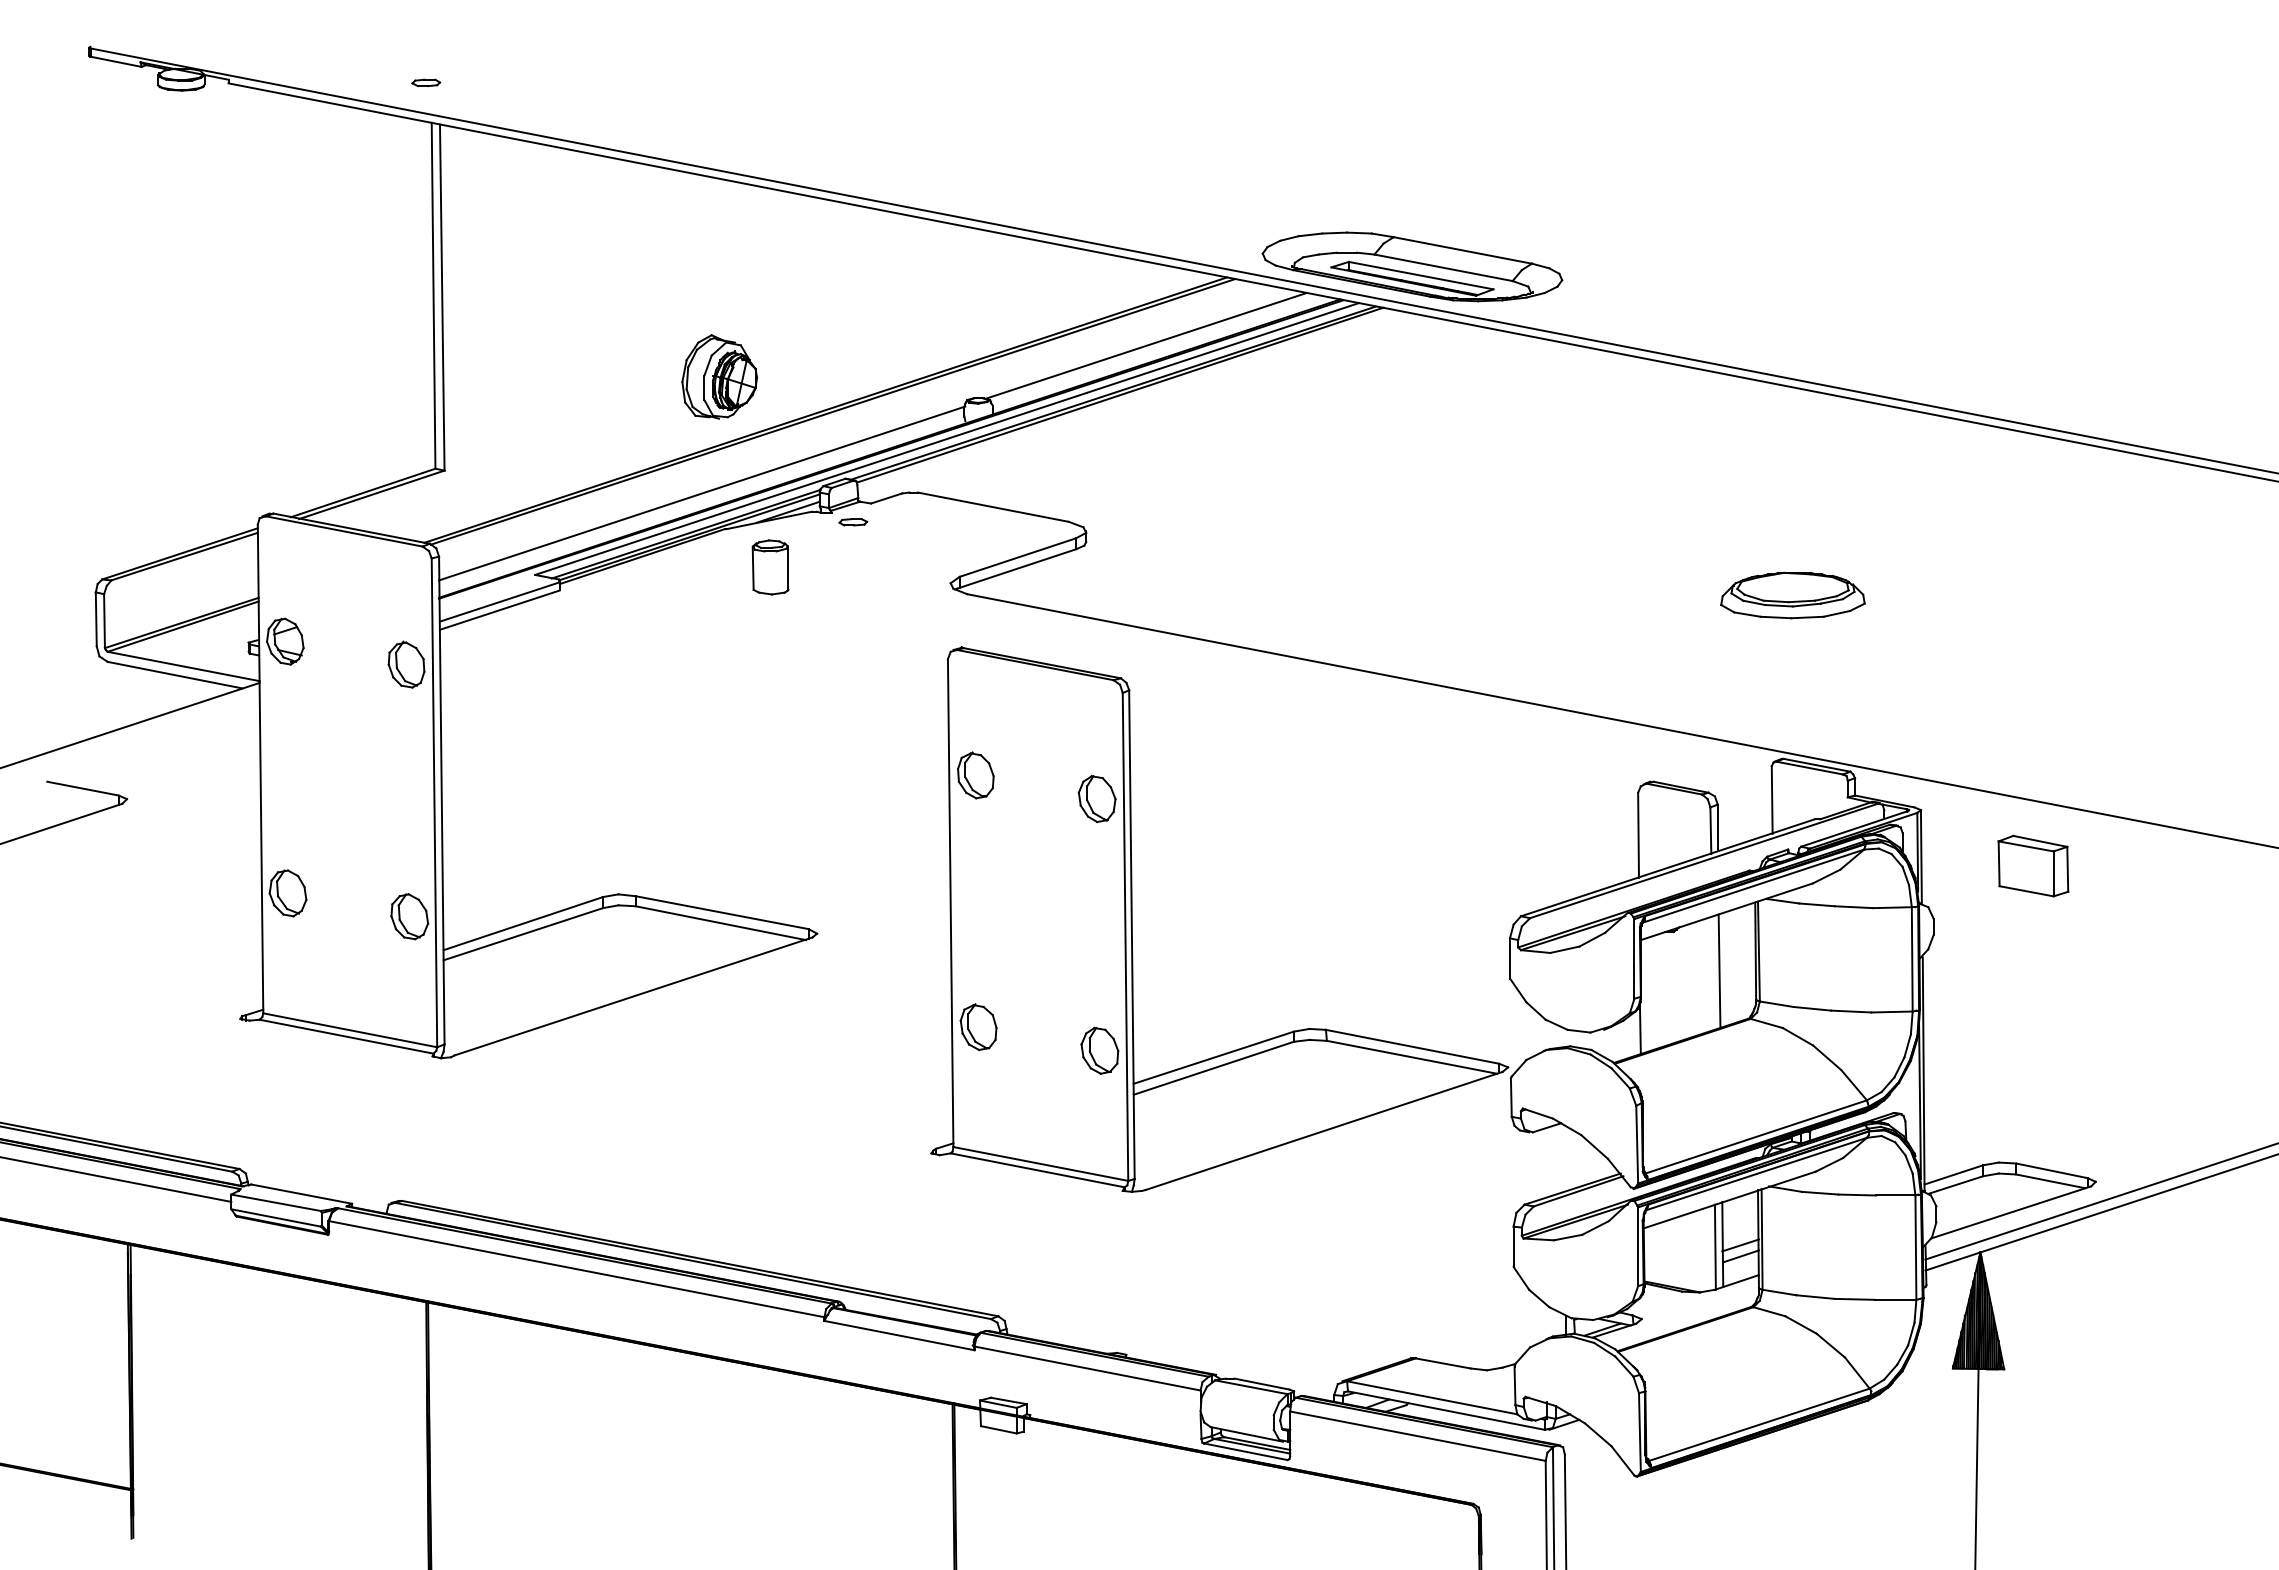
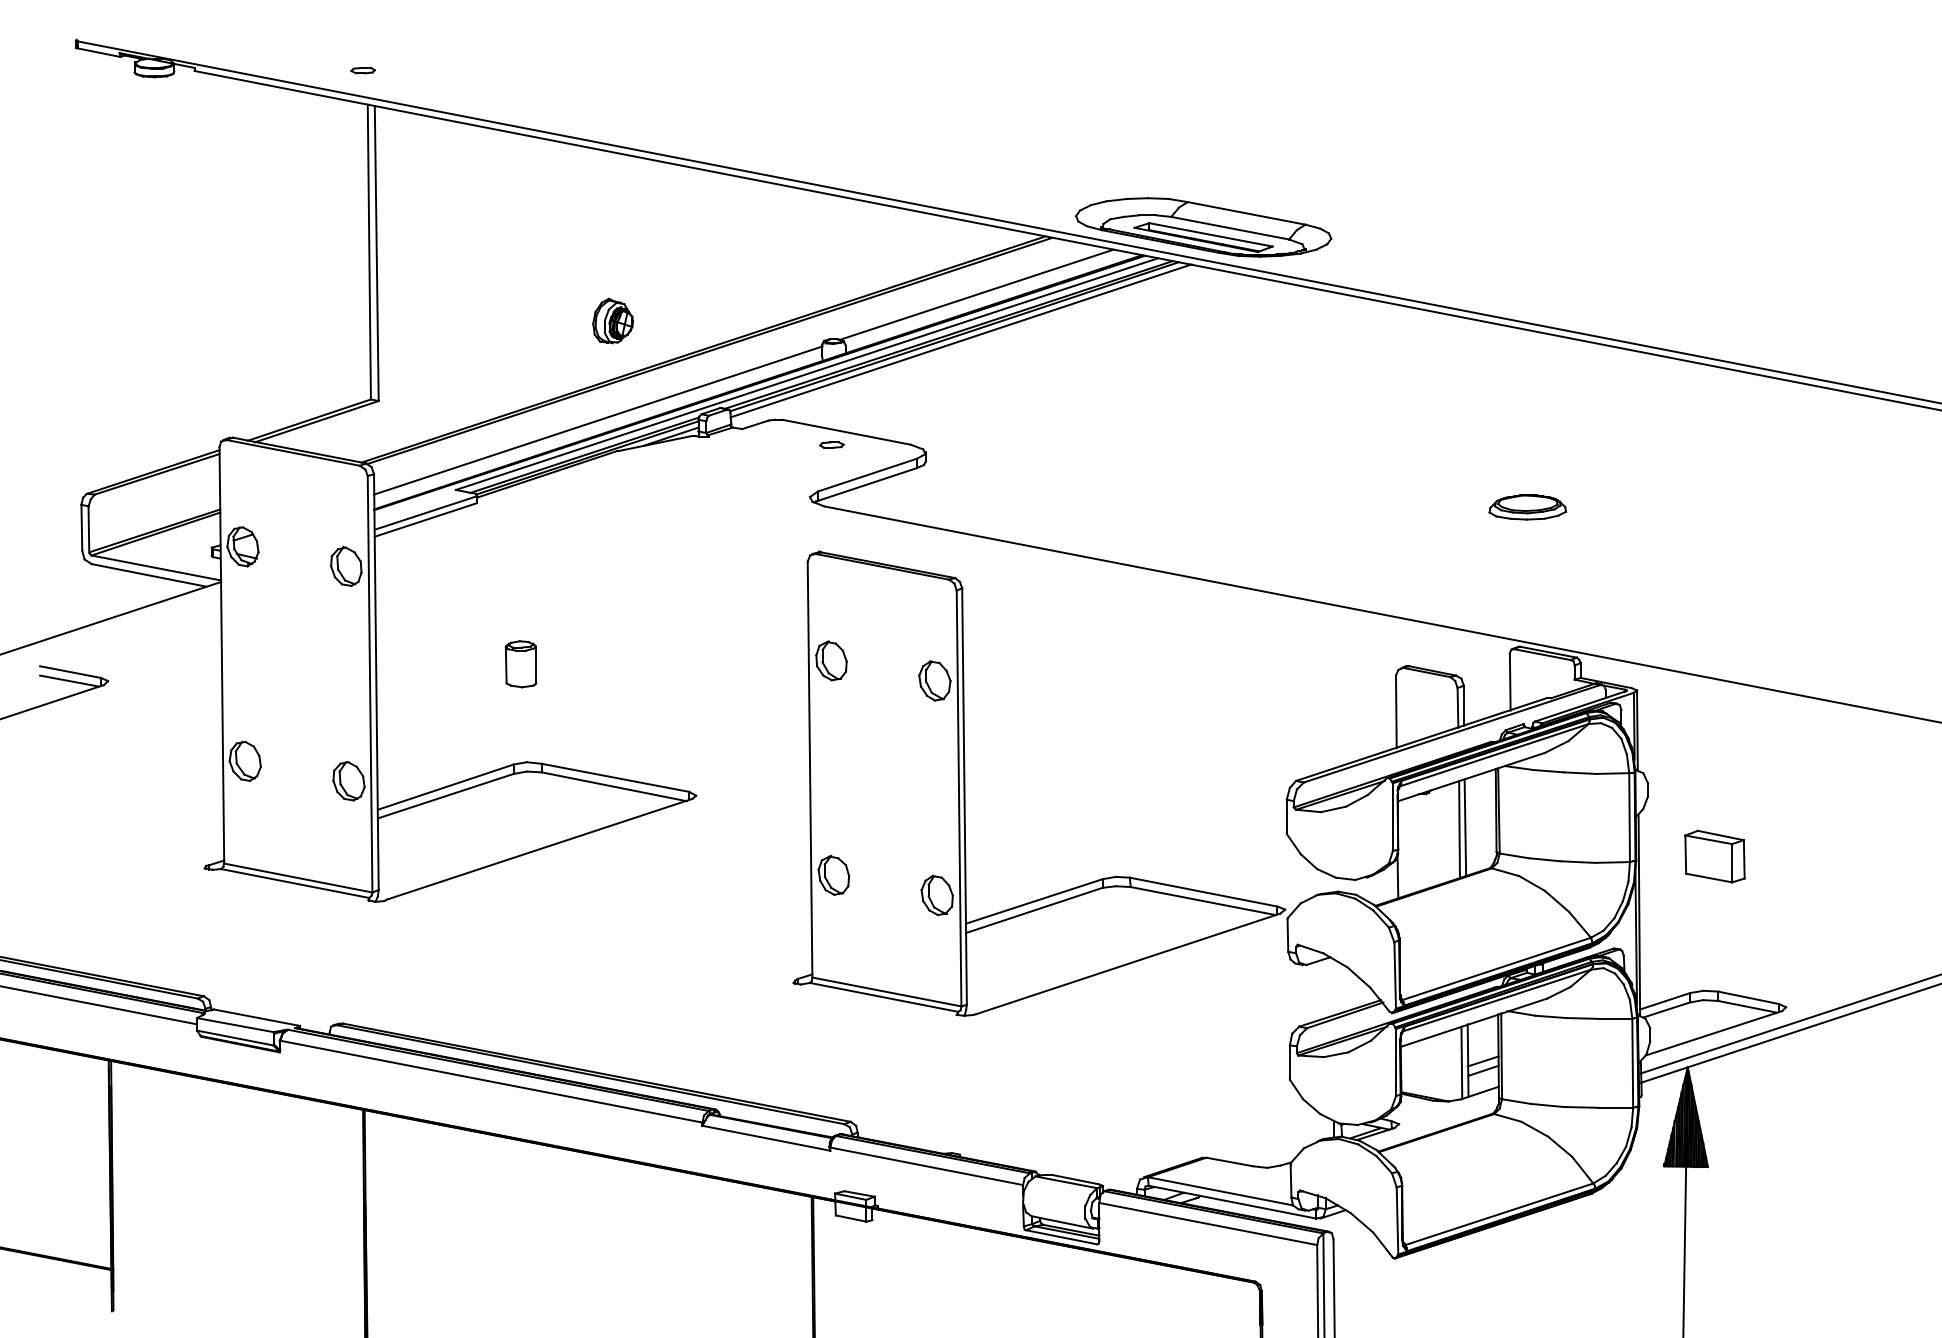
part: (719, 376) -> (613, 320), size x0.62
line: (1127, 399) -> (960, 340), added
part: (853, 522) -> (832, 445), moved
part: (770, 567) -> (520, 664), moved
part: (1792, 595) -> (1527, 507), size x0.62
line: (81, 798) -> (69, 680), added
part: (2033, 865) -> (1715, 856), moved
line: (1712, 973) -> (1459, 829), added

